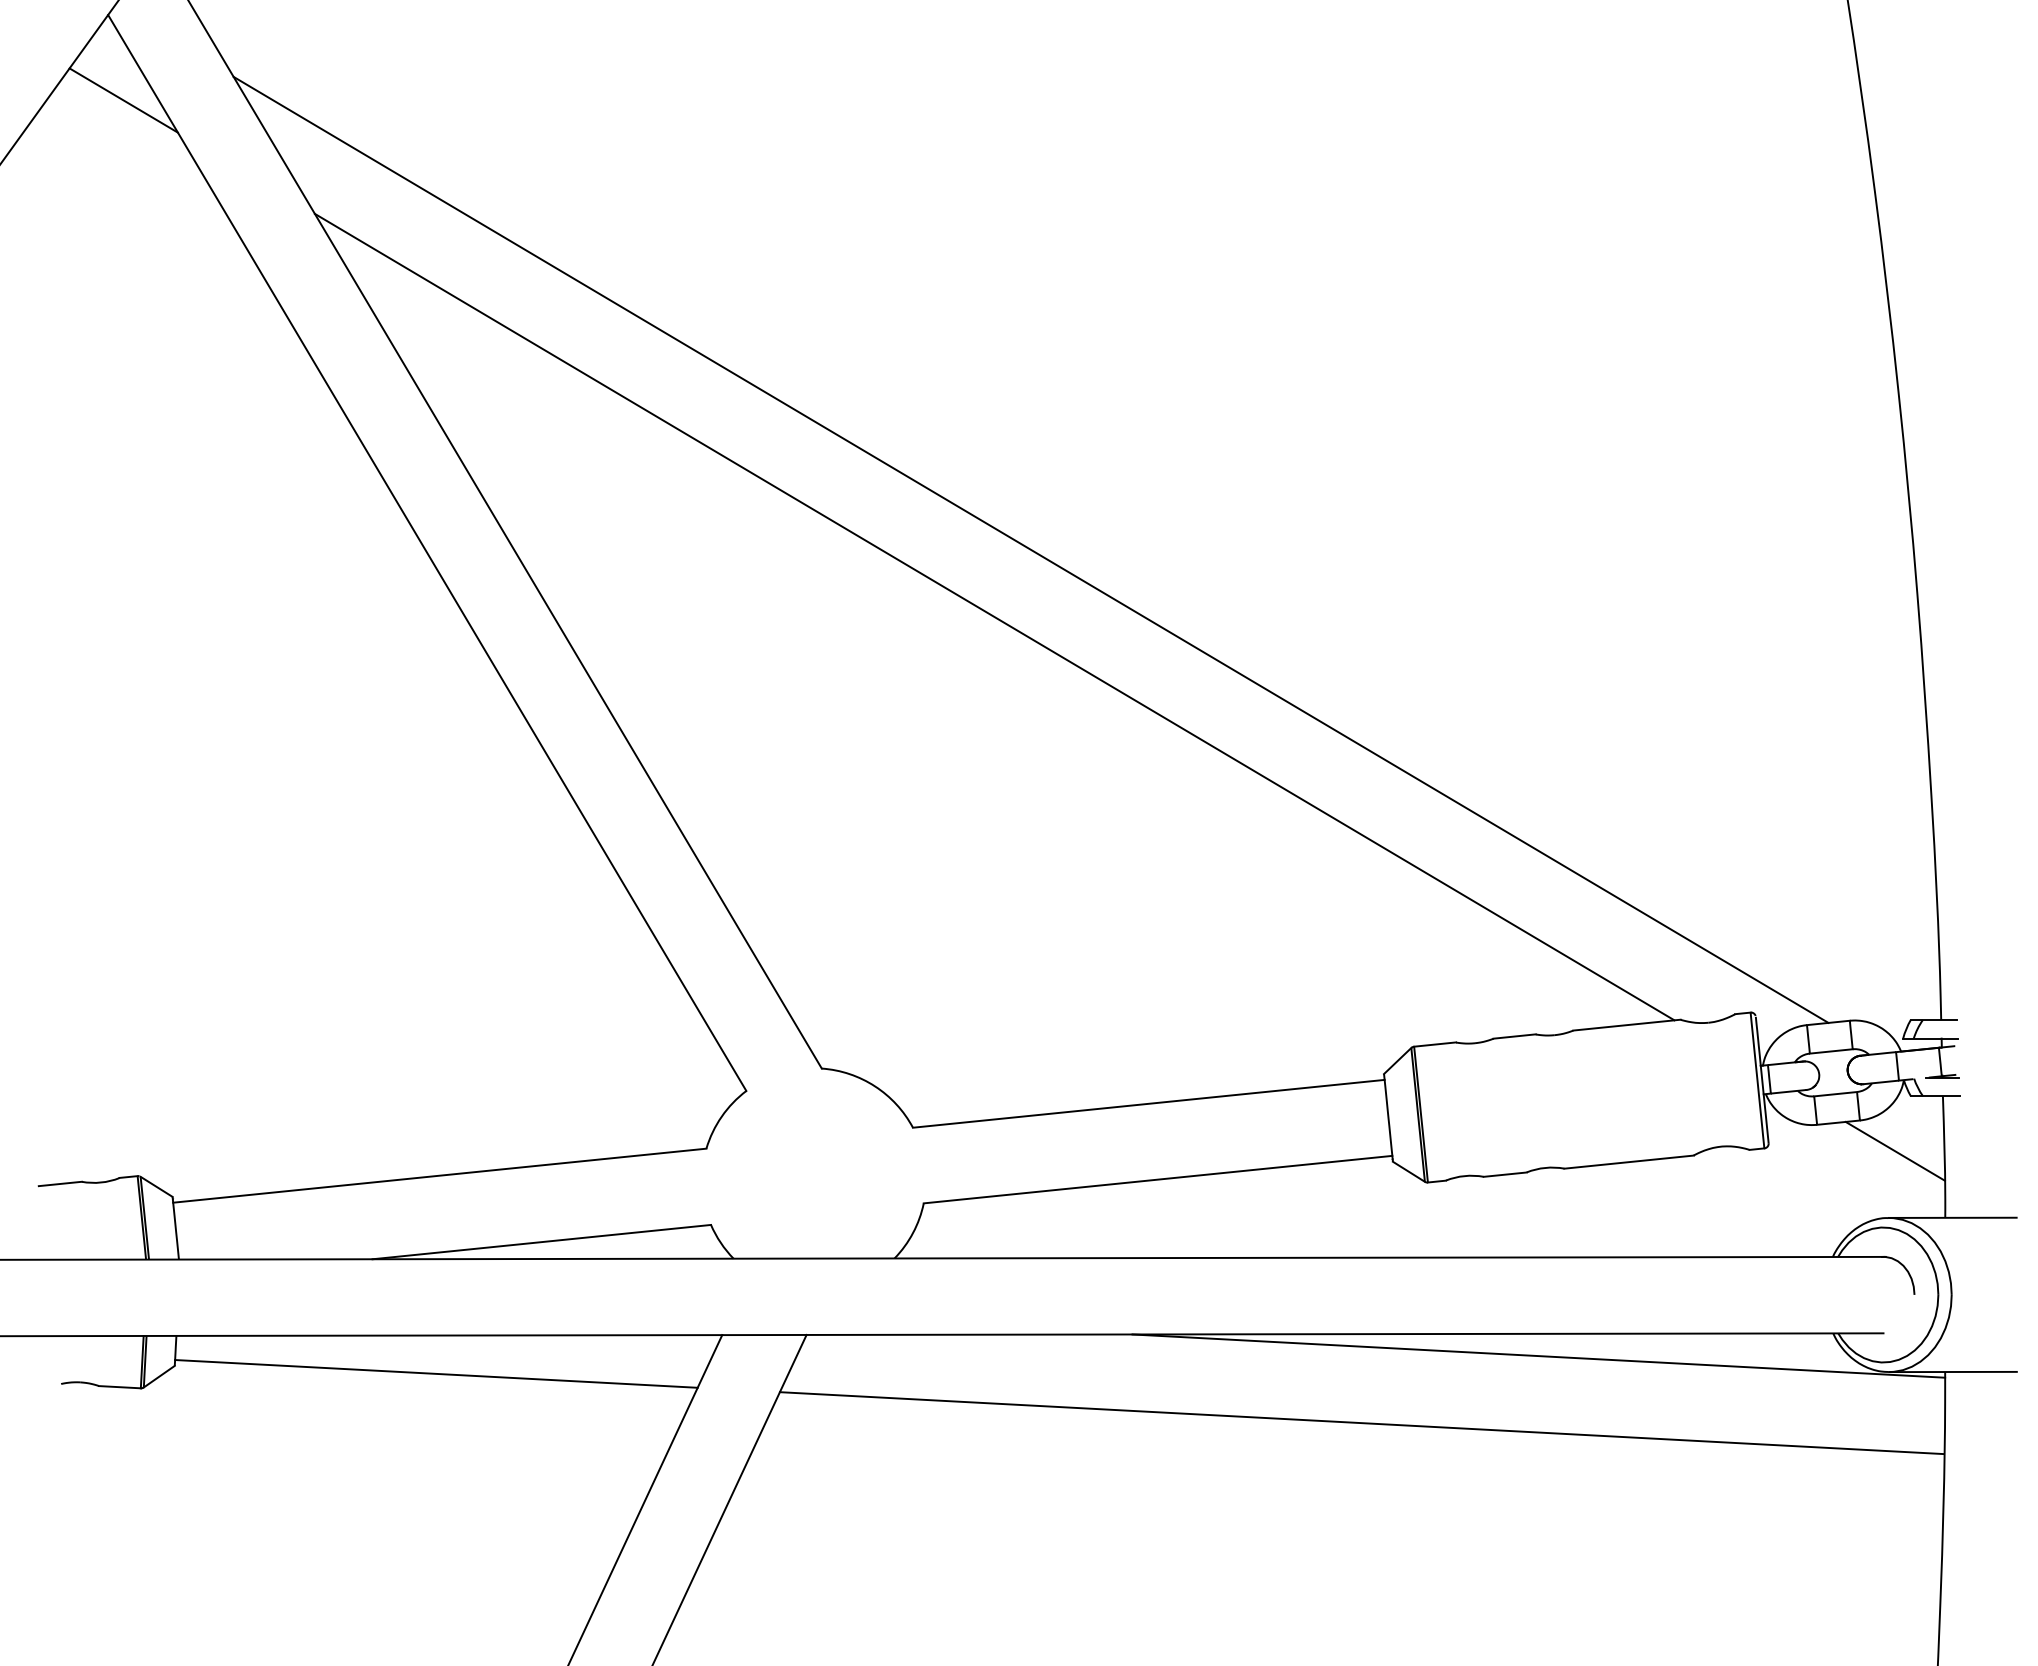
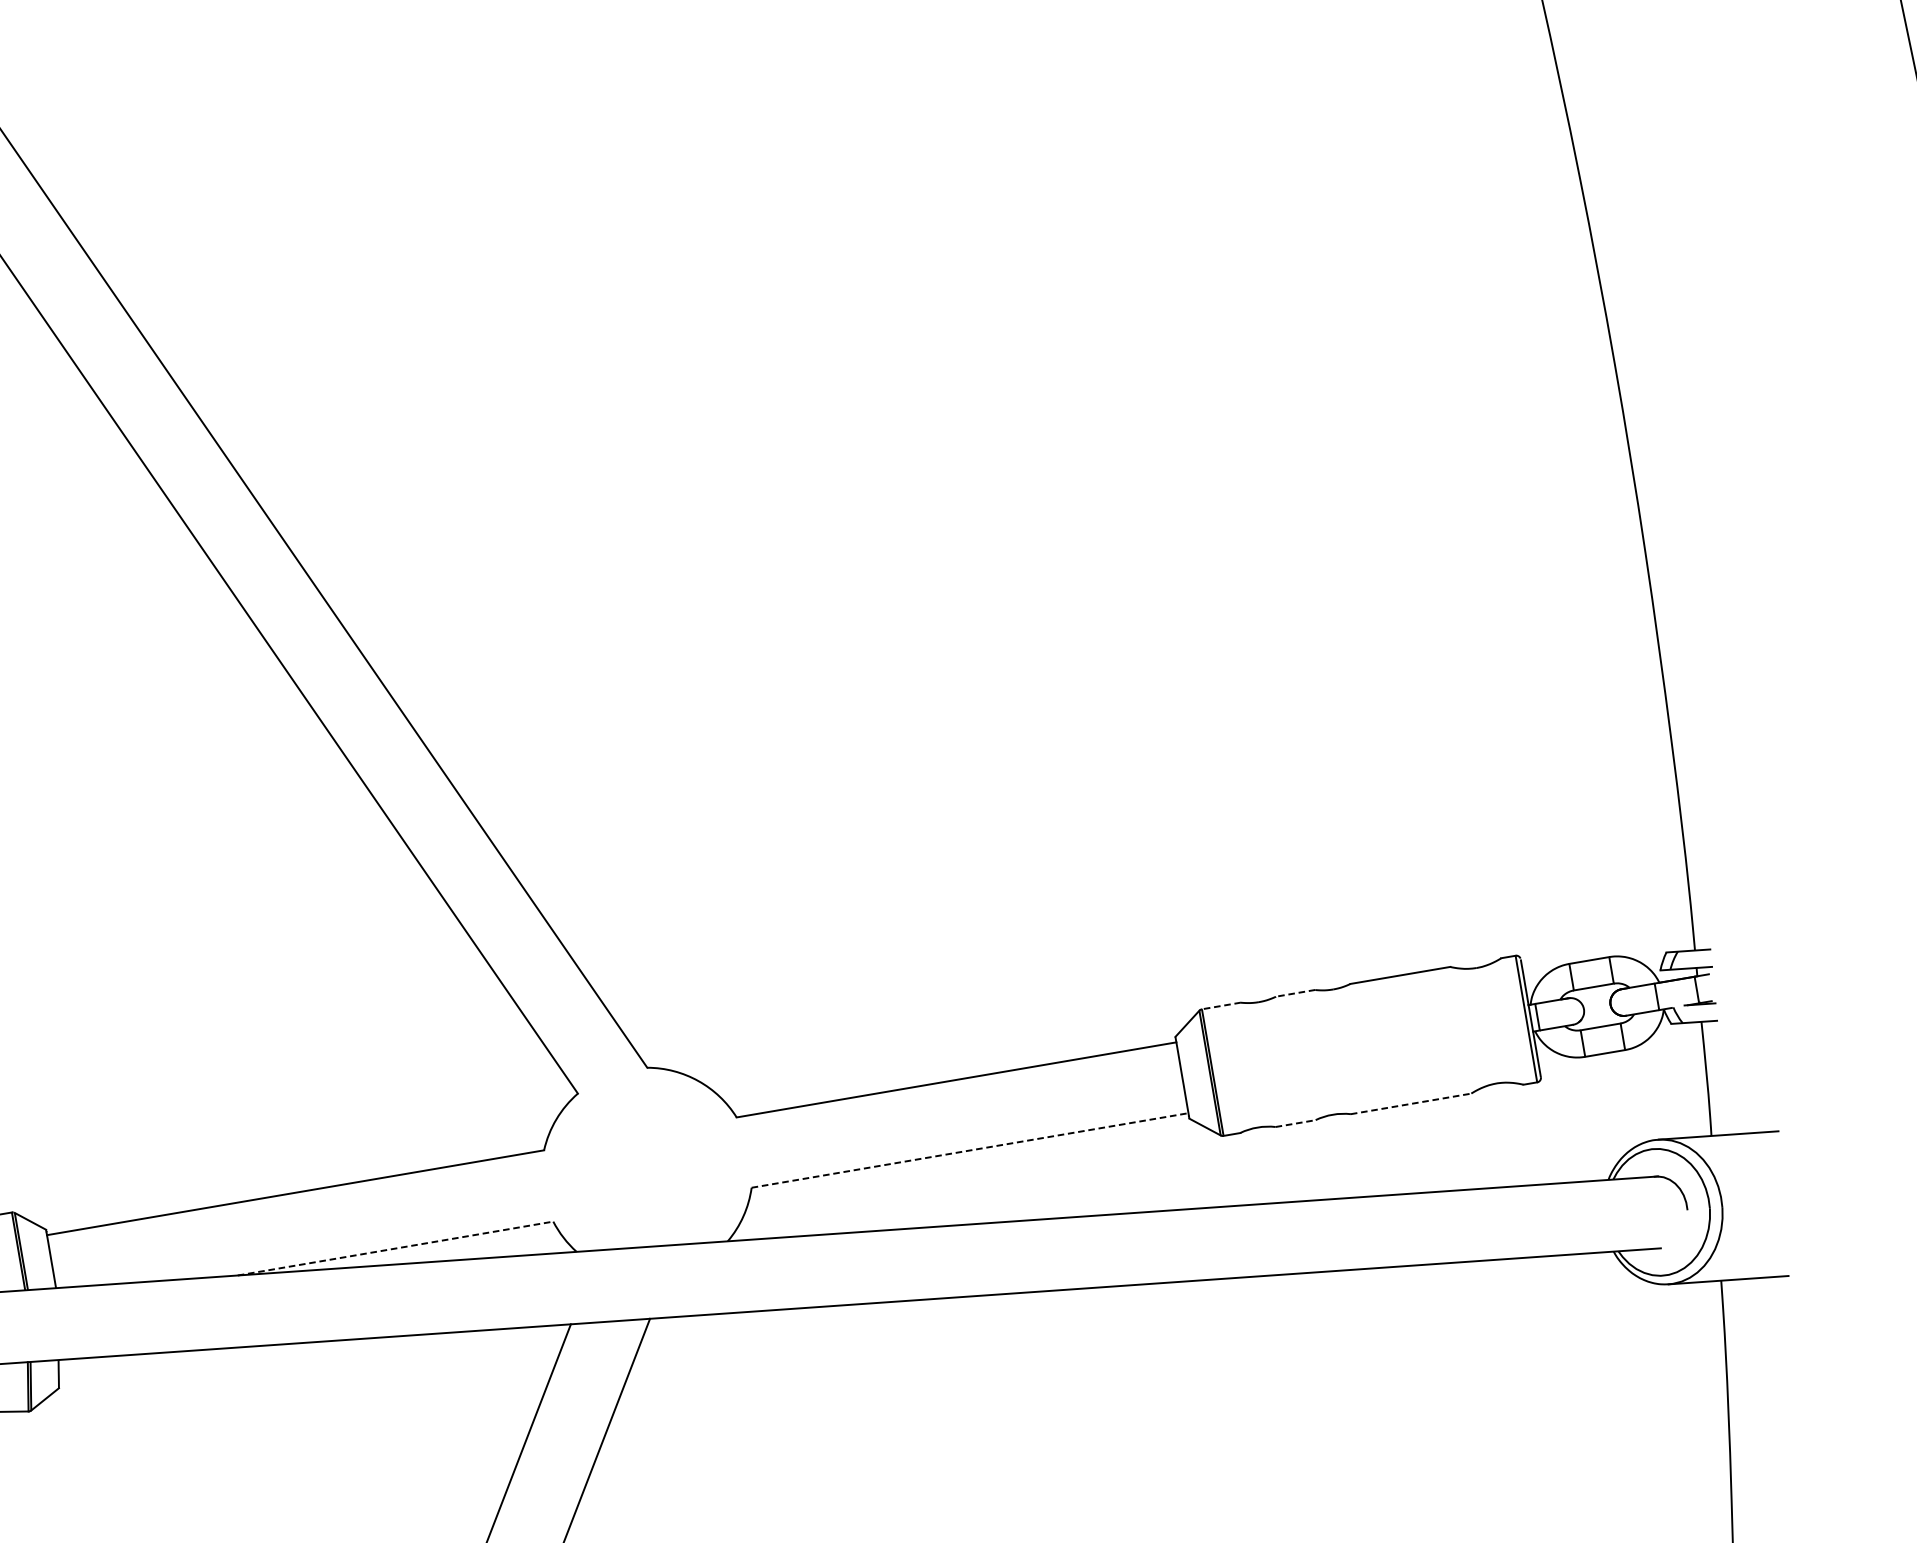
line: (1030, 549) -> (809, 567), removed
line: (994, 616) -> (780, 632), removed
line: (1514, 1036) -> (1295, 993), solid -> dashed
line: (1434, 1044) -> (1220, 1005), solid -> dashed
line: (1894, 1150) -> (1659, 1076), removed
line: (1629, 1162) -> (1411, 1104), solid -> dashed
line: (1505, 1174) -> (1295, 1123), solid -> dashed
line: (1158, 1179) -> (970, 1150), solid -> dashed
line: (542, 1242) -> (396, 1248), solid -> dashed
line: (1538, 1355) -> (1338, 1291), removed
line: (436, 1373) -> (305, 1378), removed
line: (1361, 1423) -> (1176, 1366), removed

